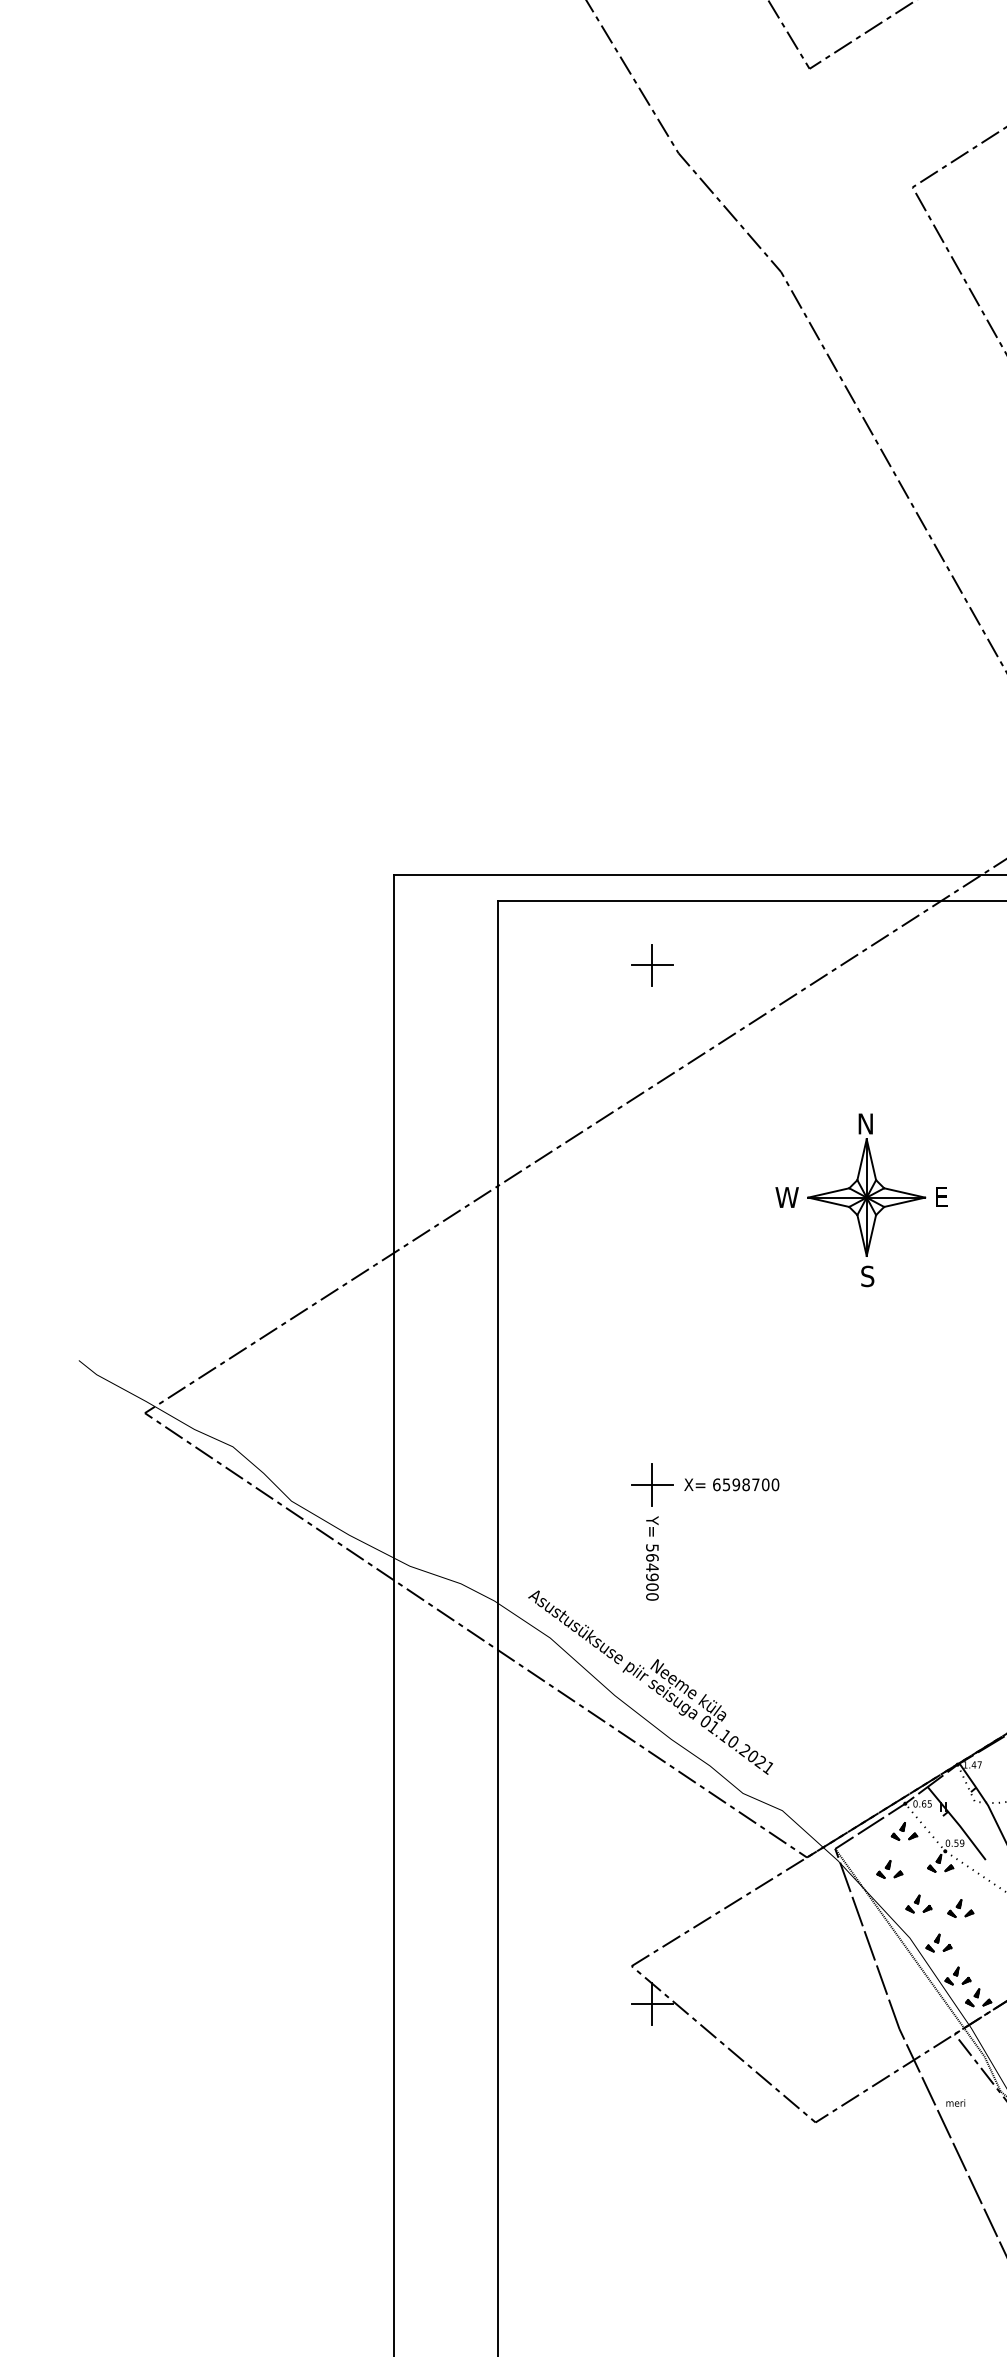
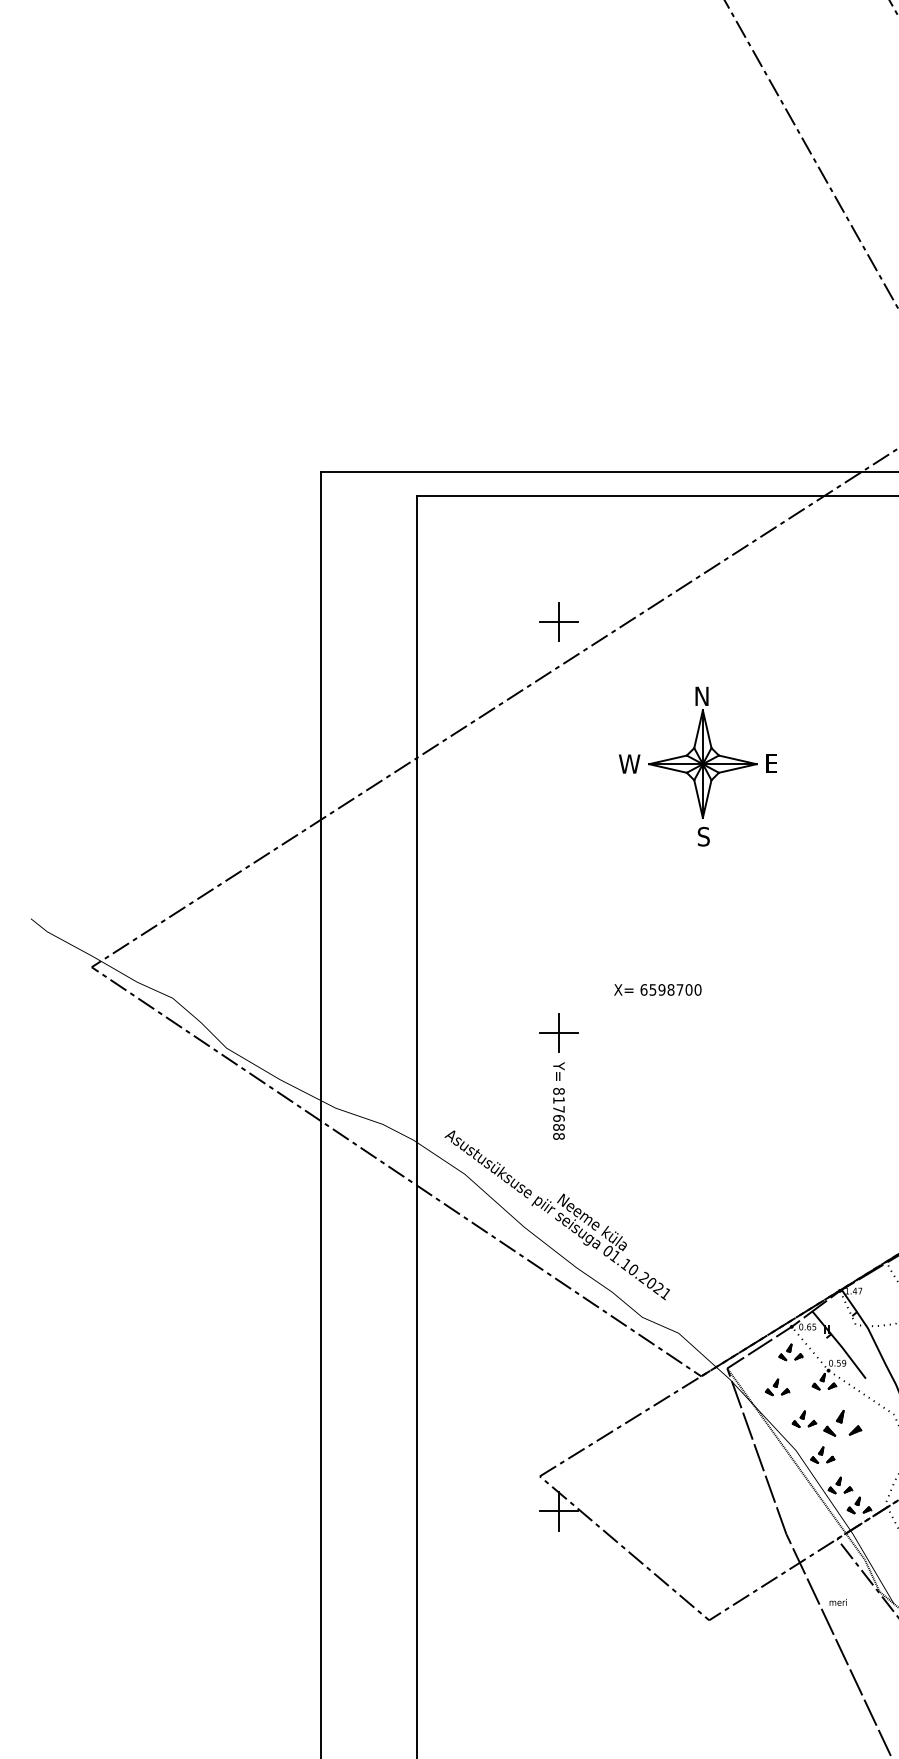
part: (652, 965) -> (559, 622), moved
part: (861, 1200) -> (698, 766), moved
text: (731, 1484) -> (657, 989), moved
text: (652, 1572) -> (559, 1113), 564900 -> 817688
part: (960, 1908) -> (842, 1423), size x1.6

